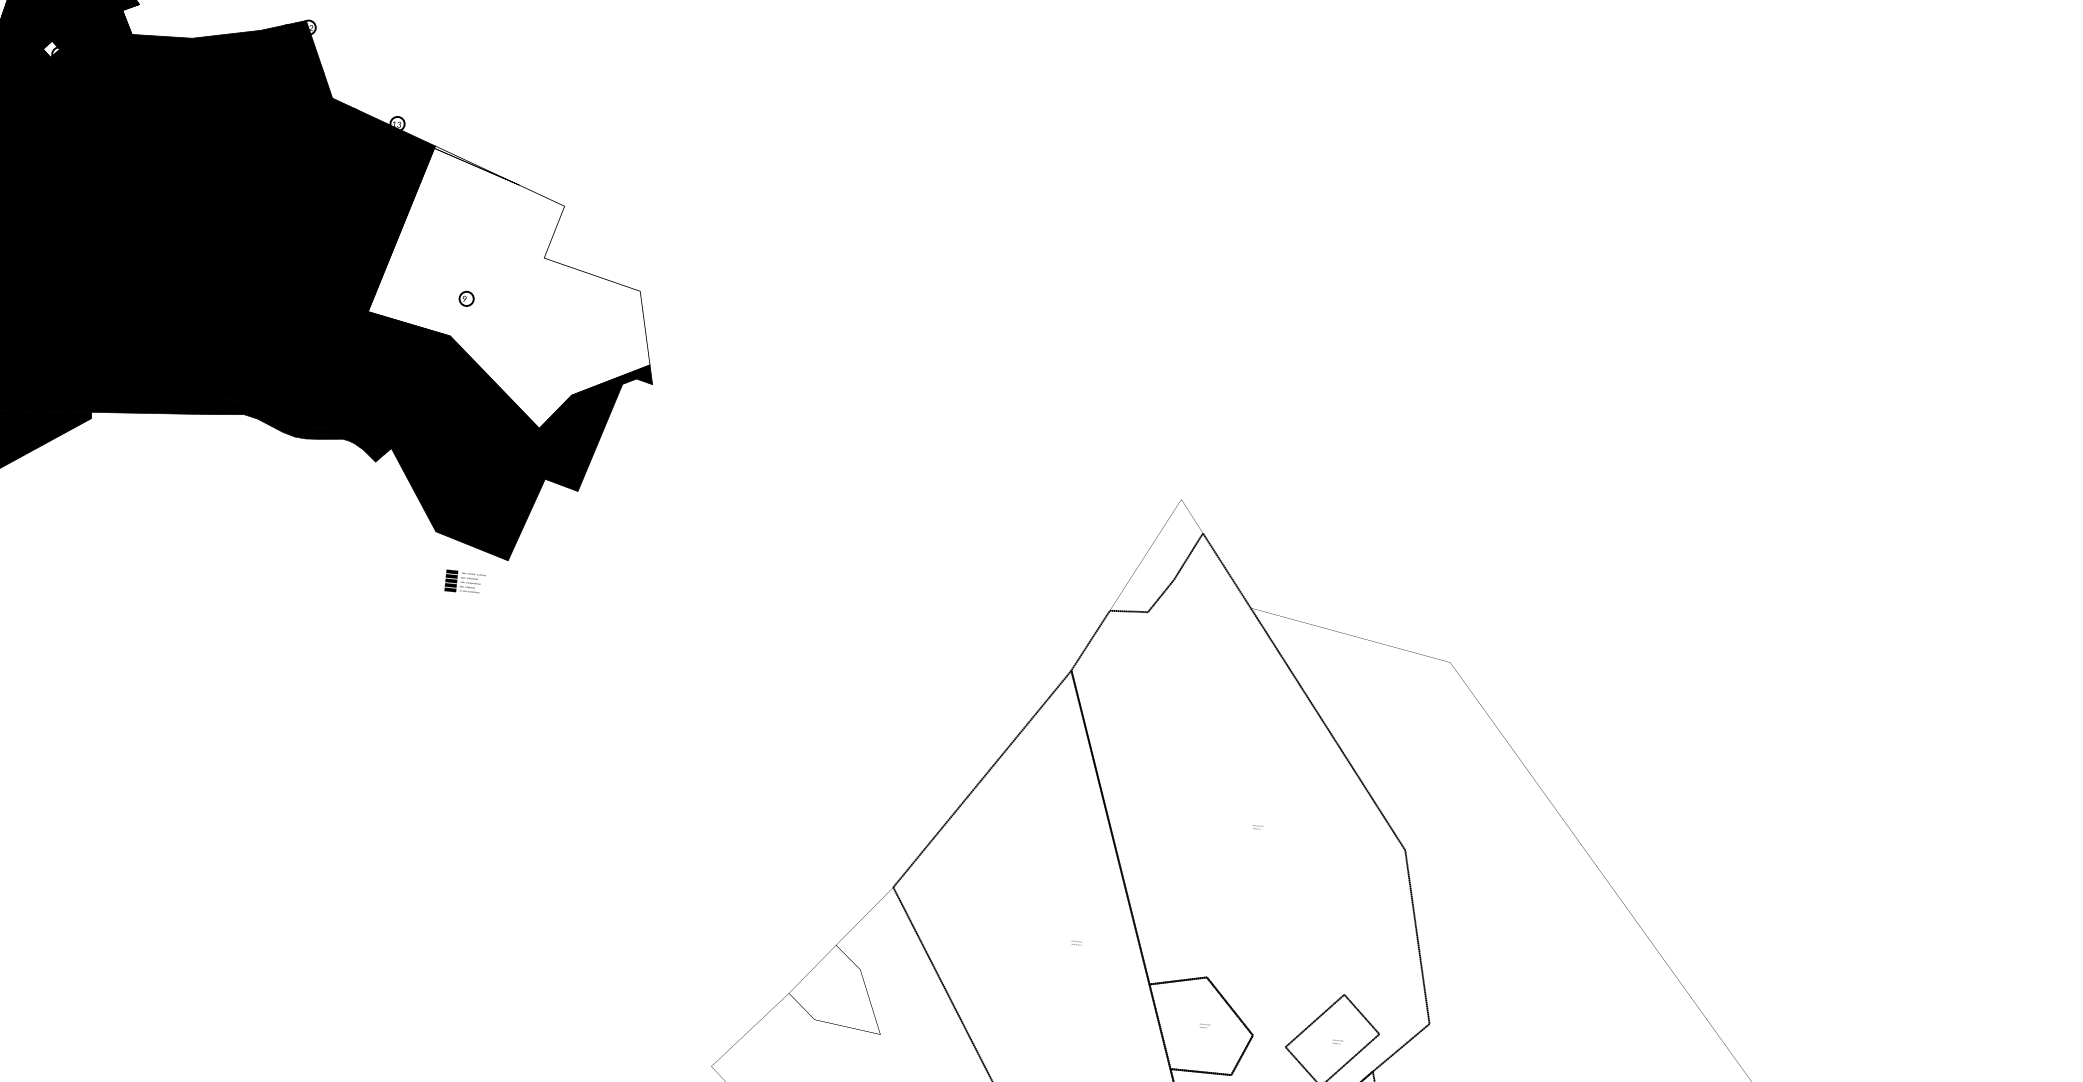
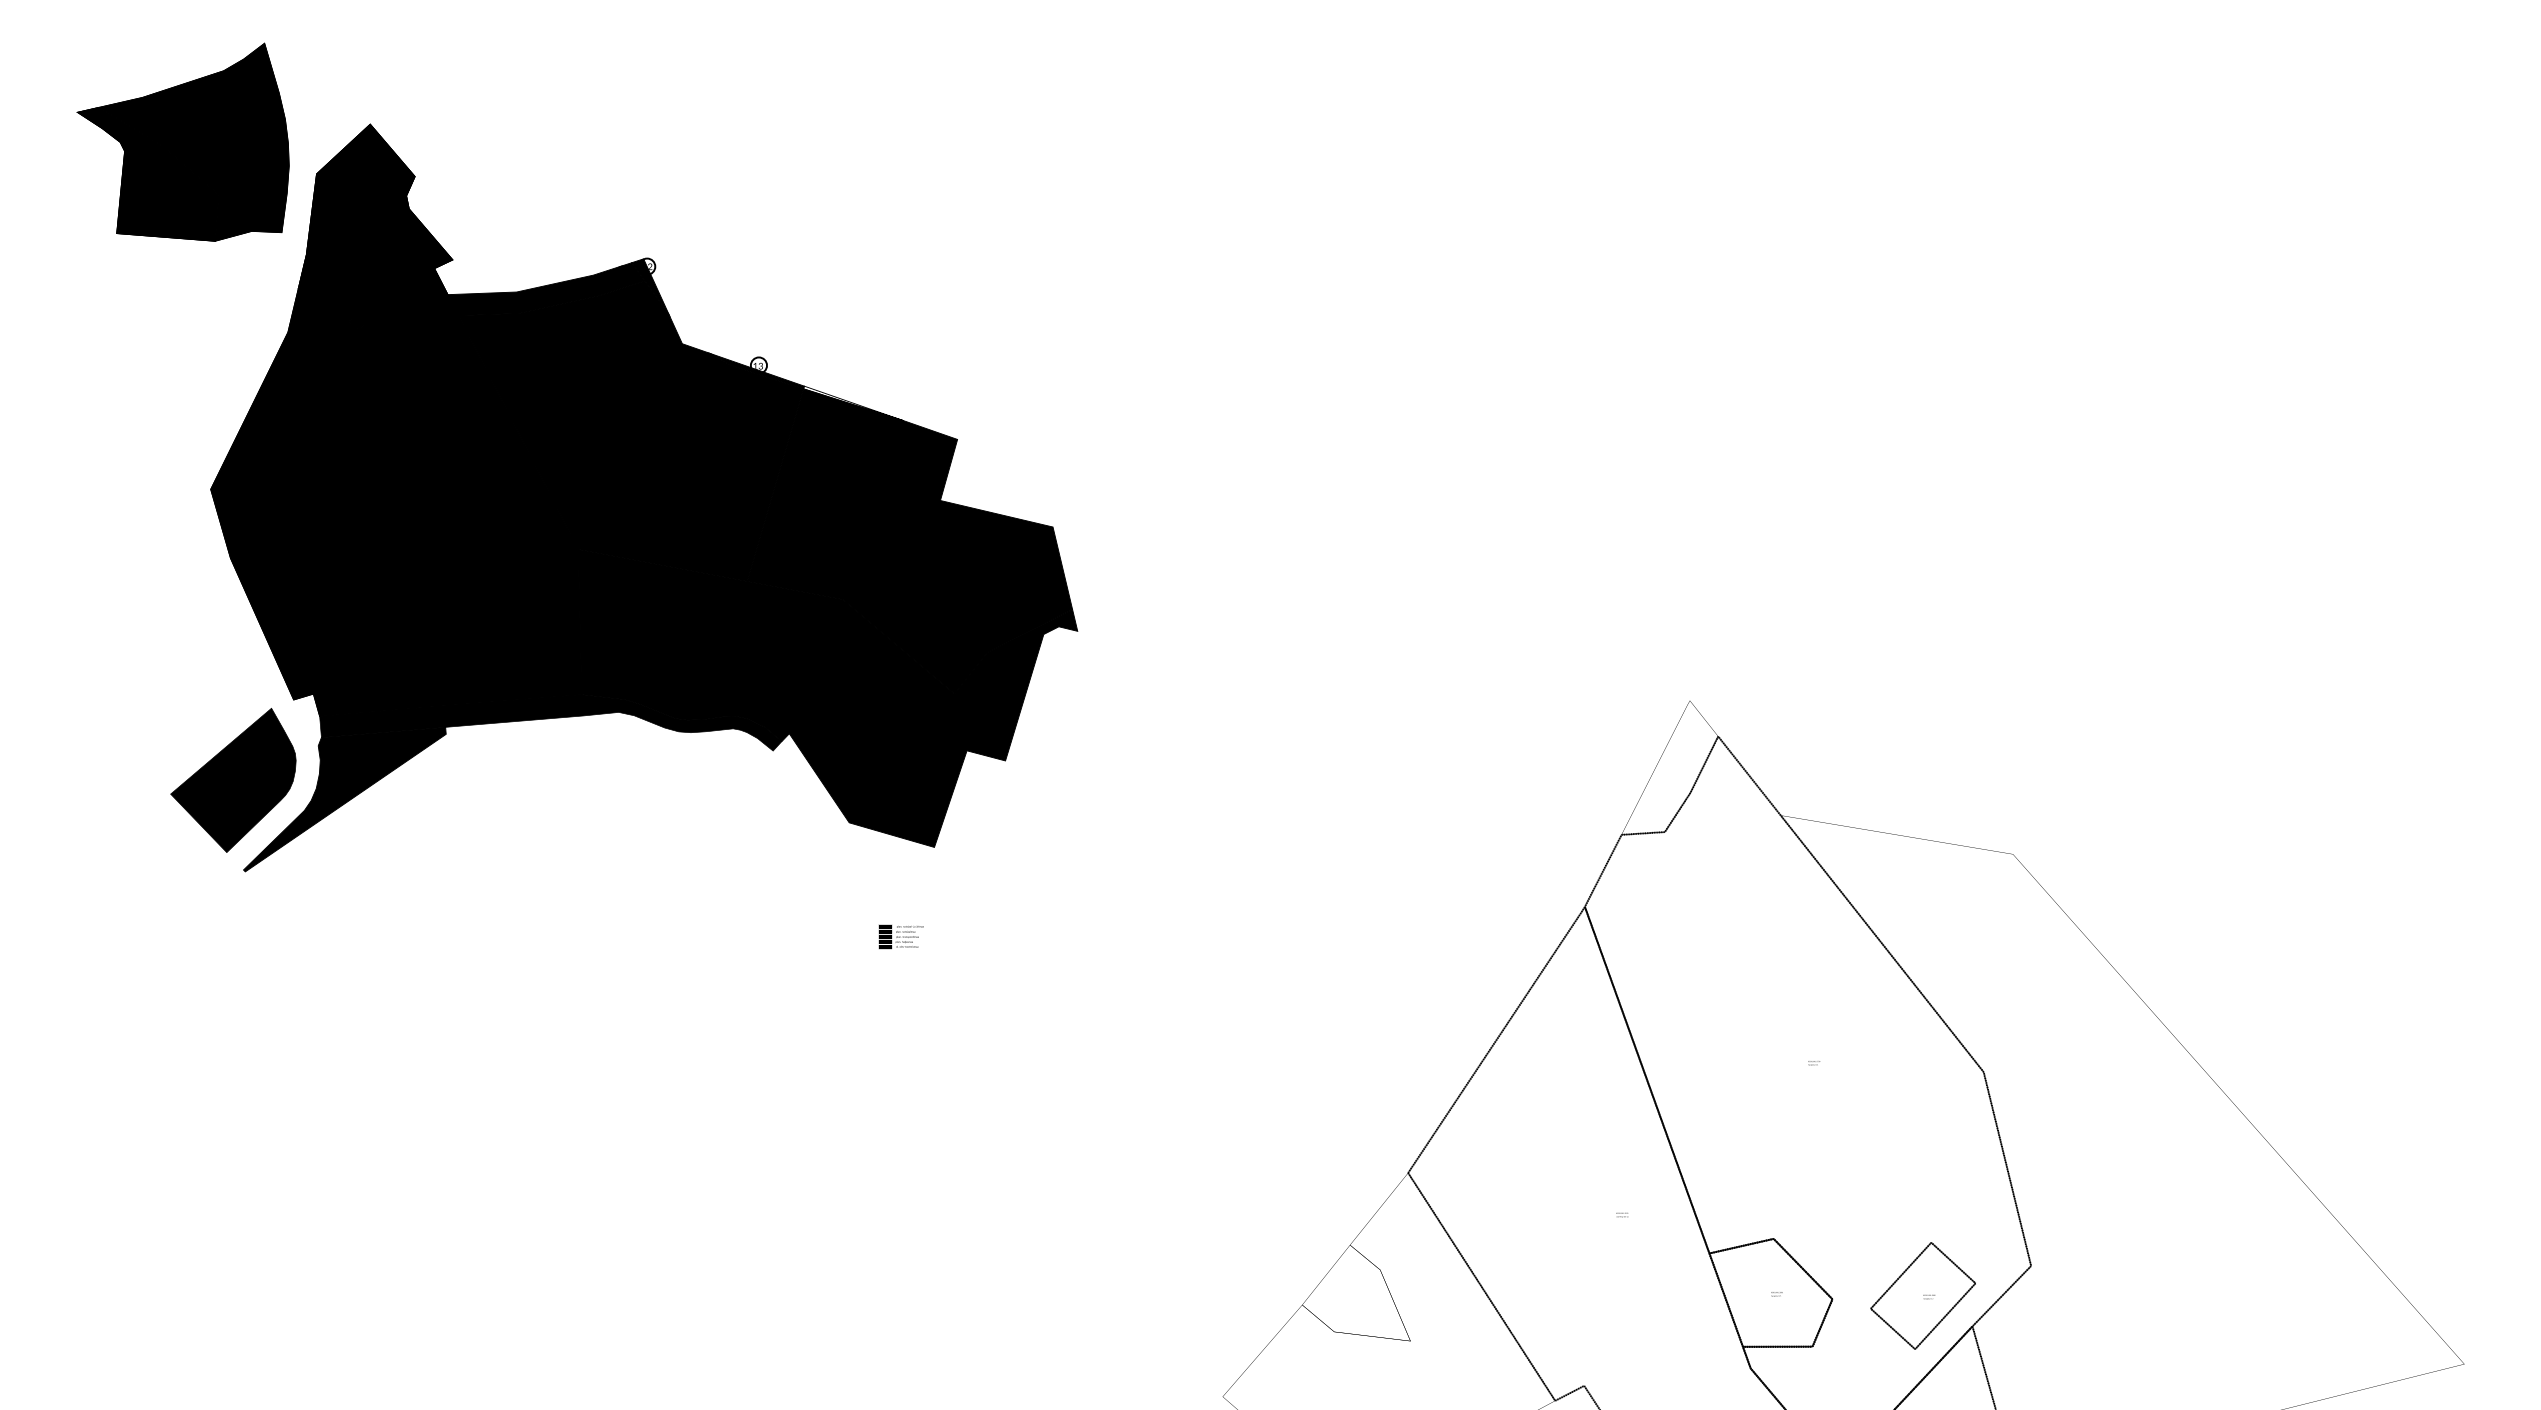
fill: (51, 49) -> (358, 320), added
fill: (513, 290) -> (909, 540), added
text: (464, 582) -> (900, 936), moved

